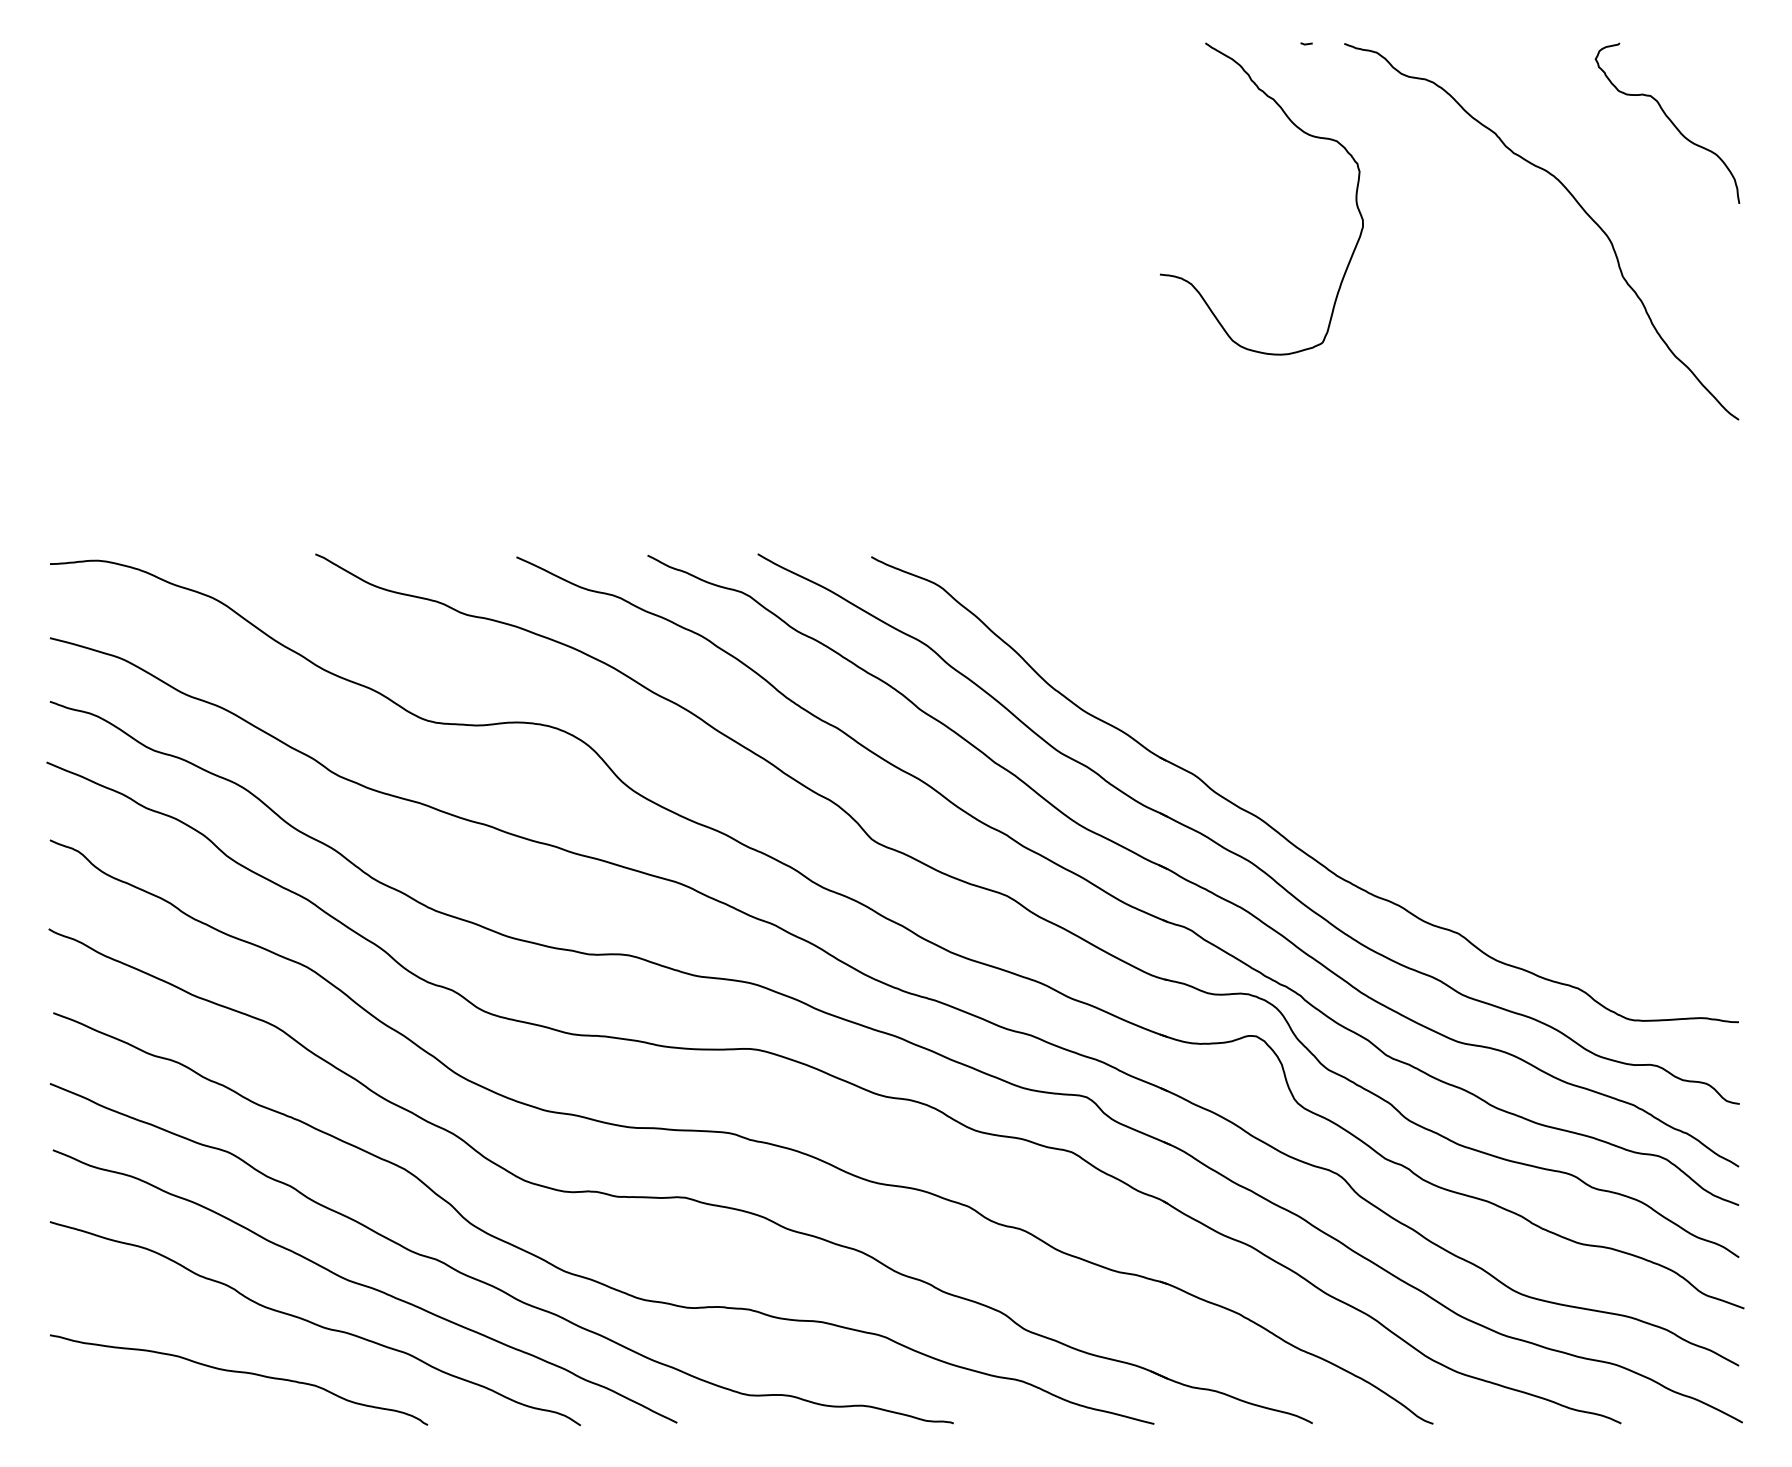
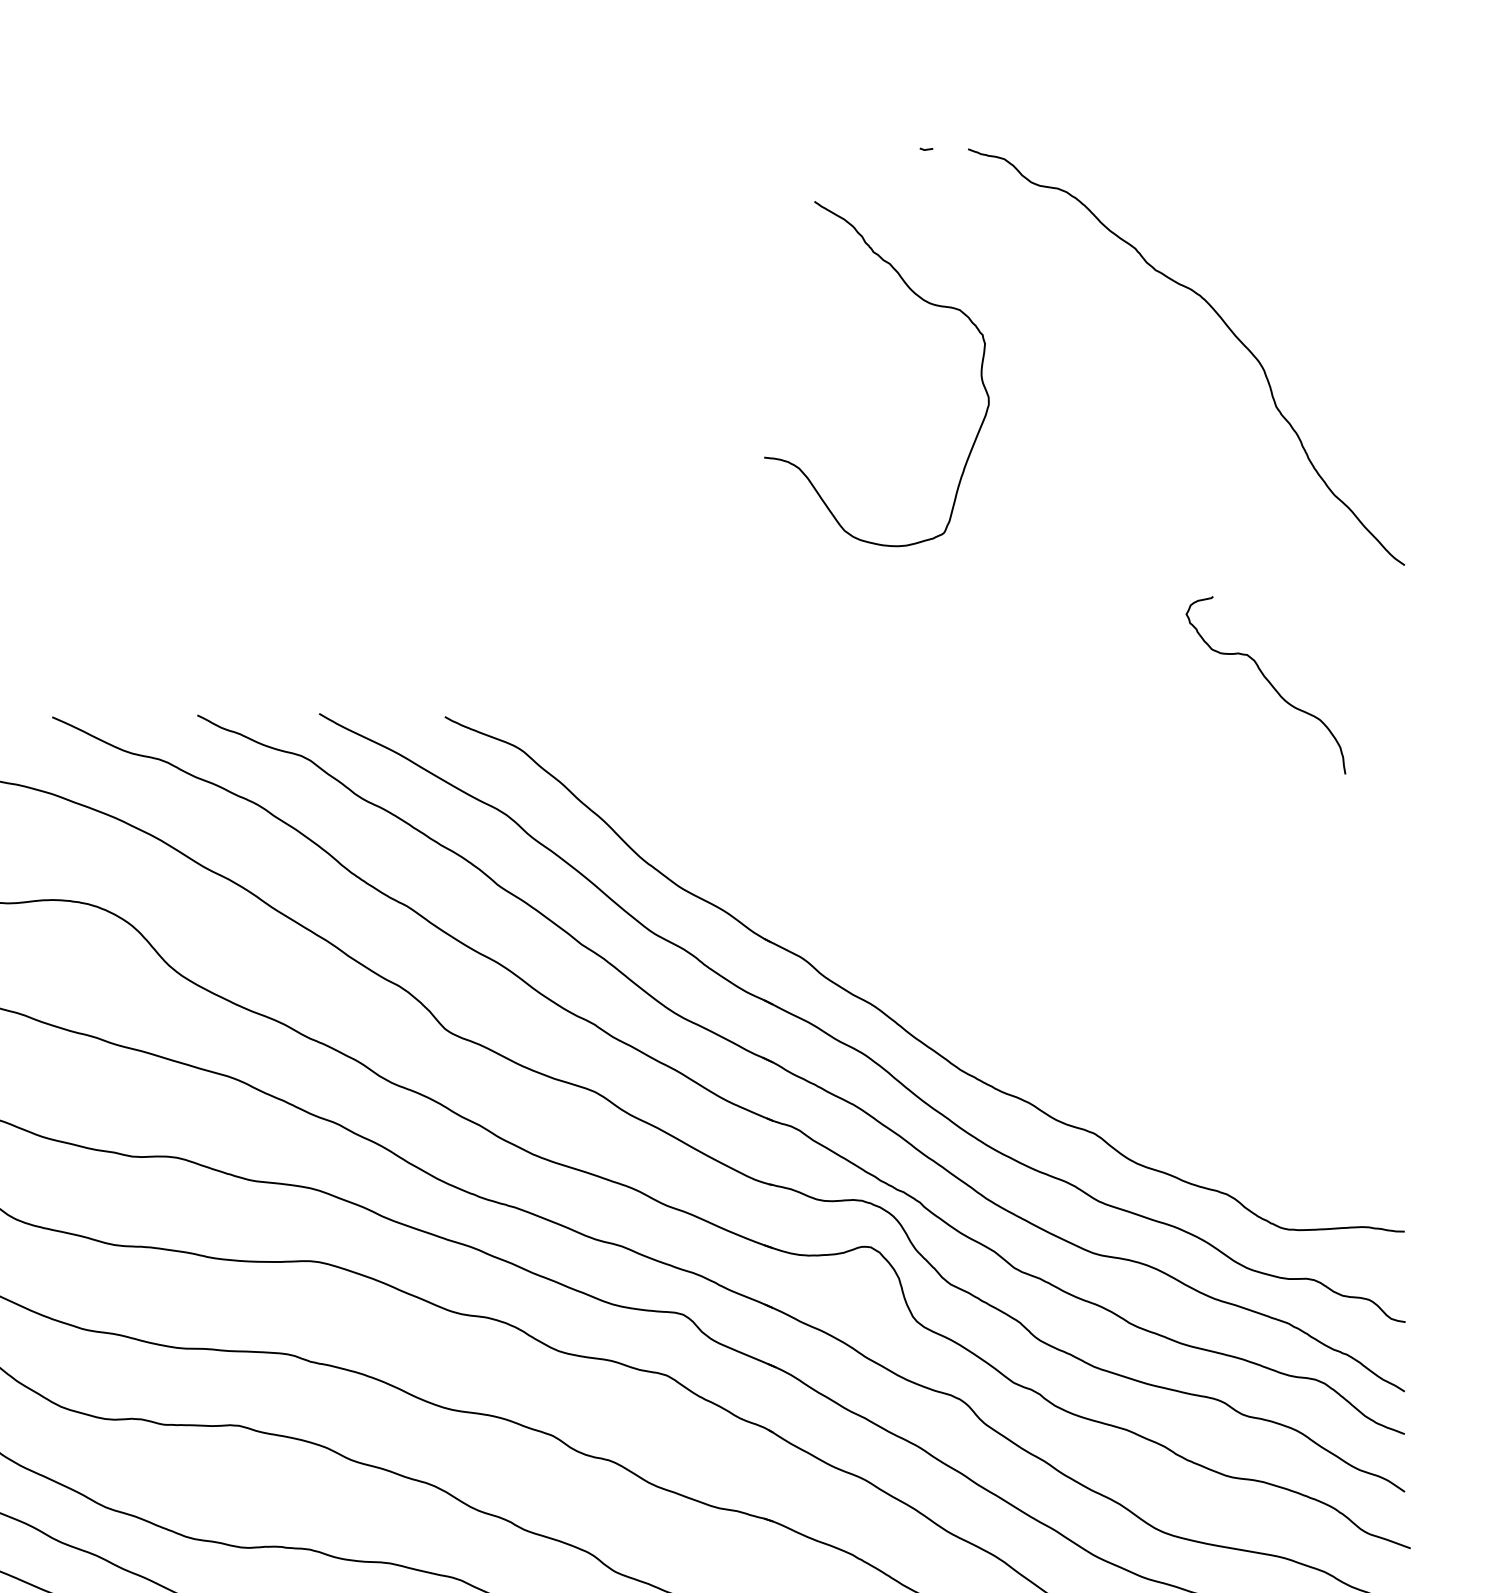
curve: (1669, 120) -> (1268, 682), moved
curve: (1302, 132) -> (921, 300), moved

